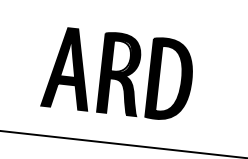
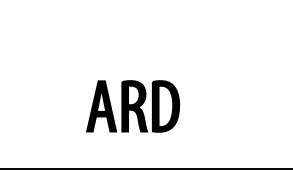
part: (117, 74) -> (132, 106), size x0.7

